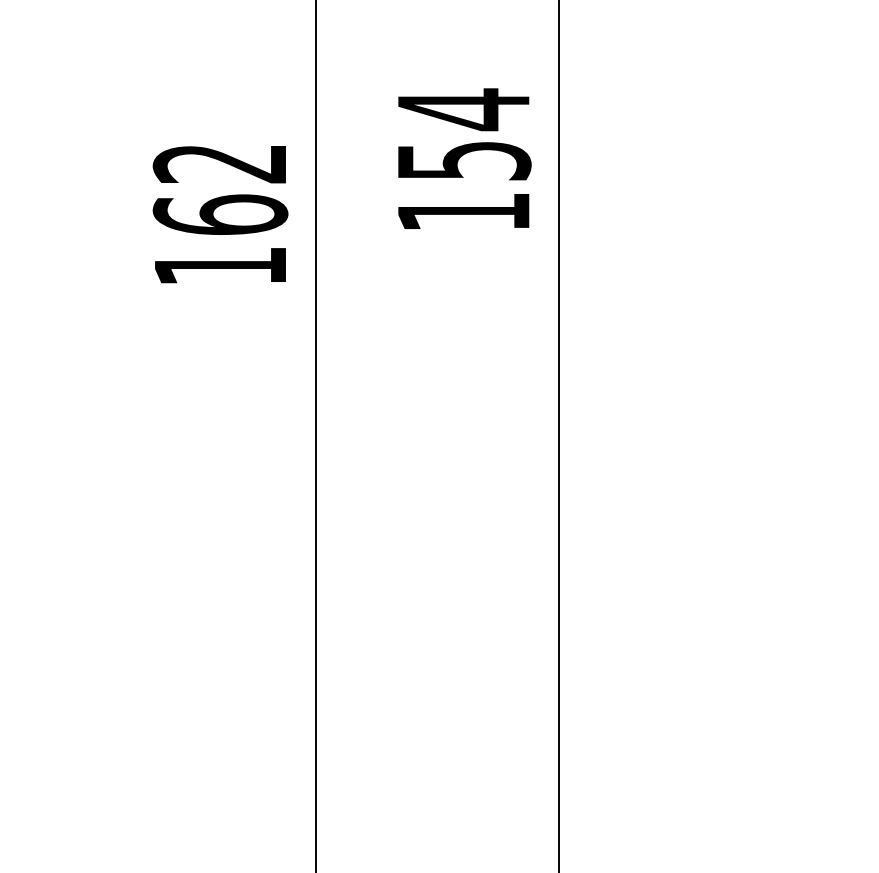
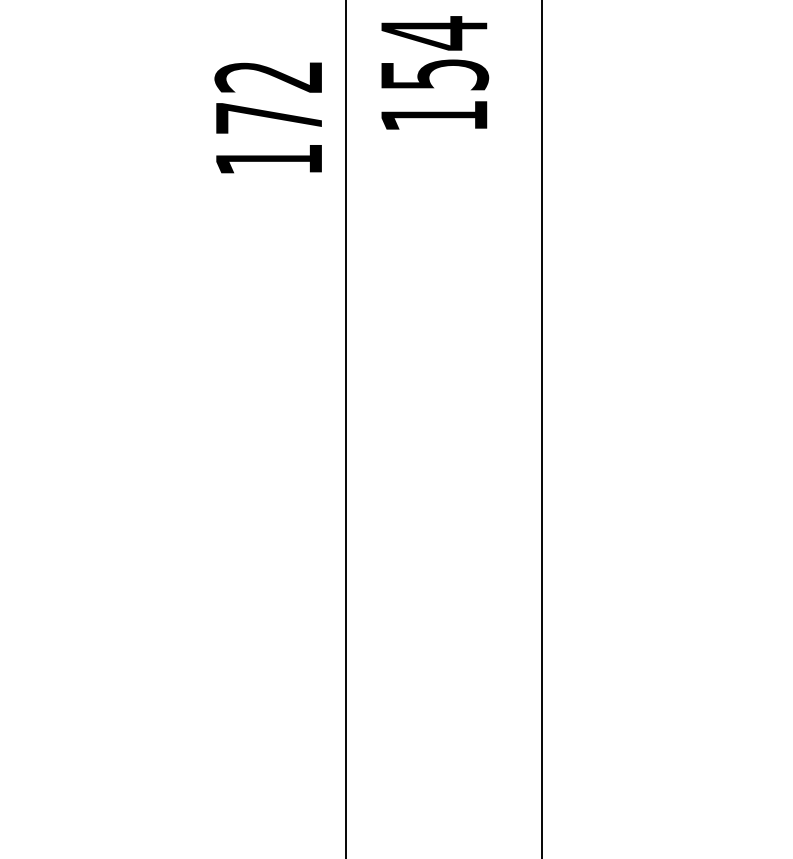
text: (465, 158) -> (435, 72), moved
text: (219, 214) -> (268, 117), 162 -> 172

